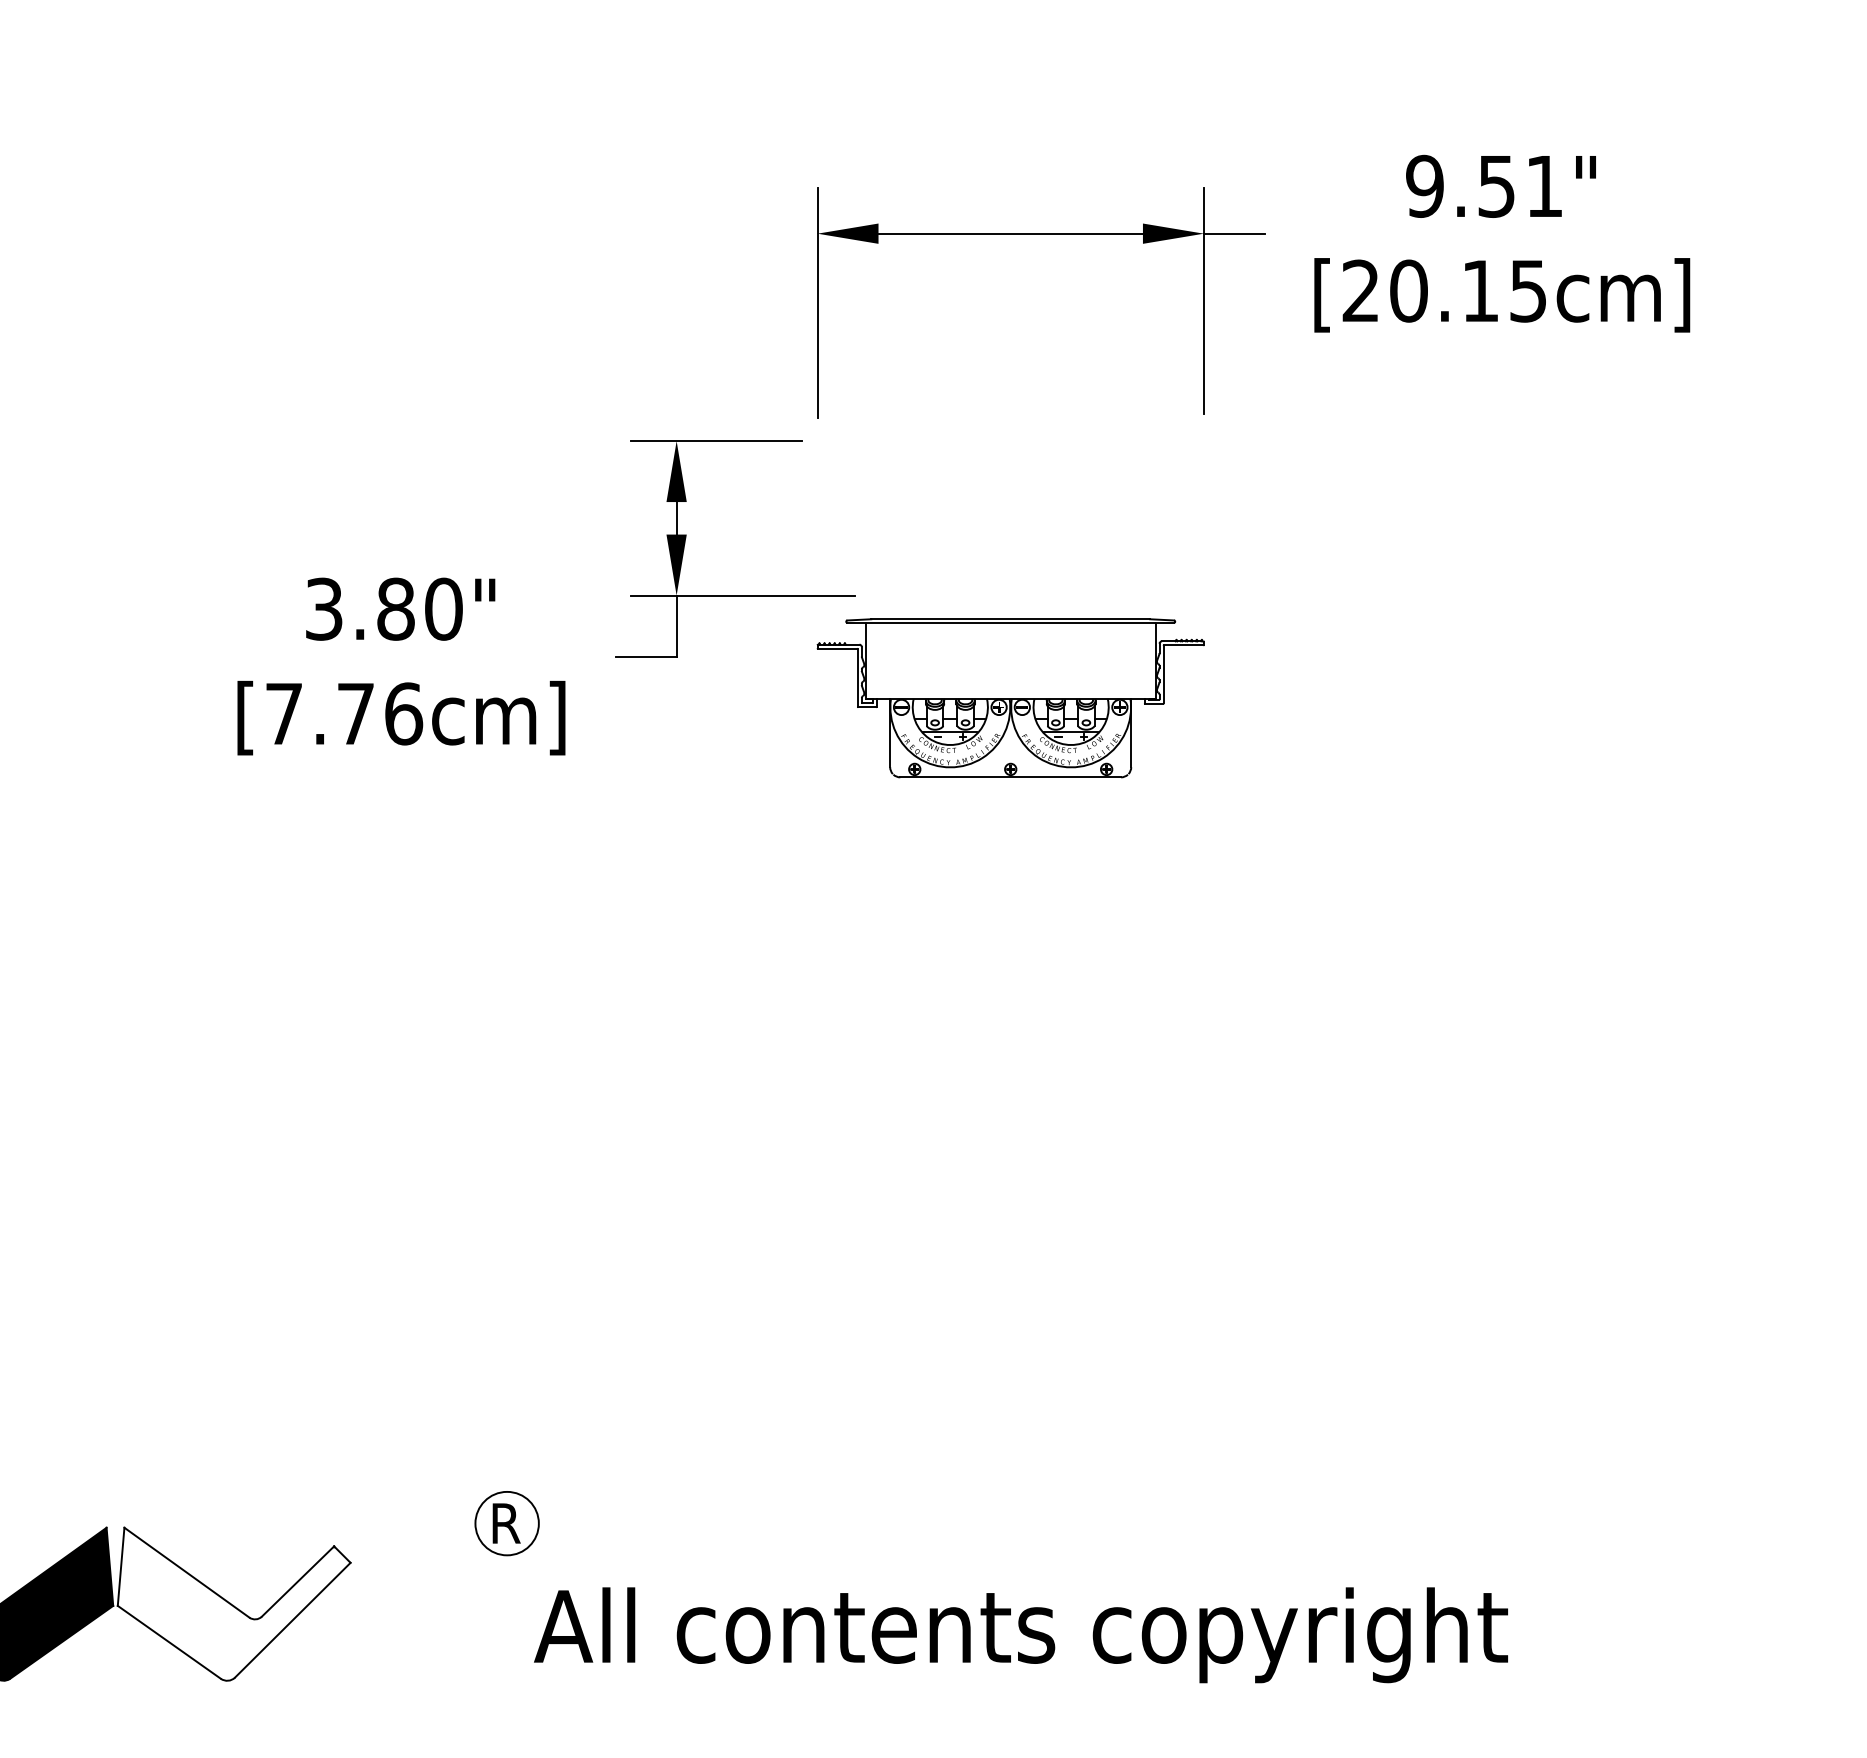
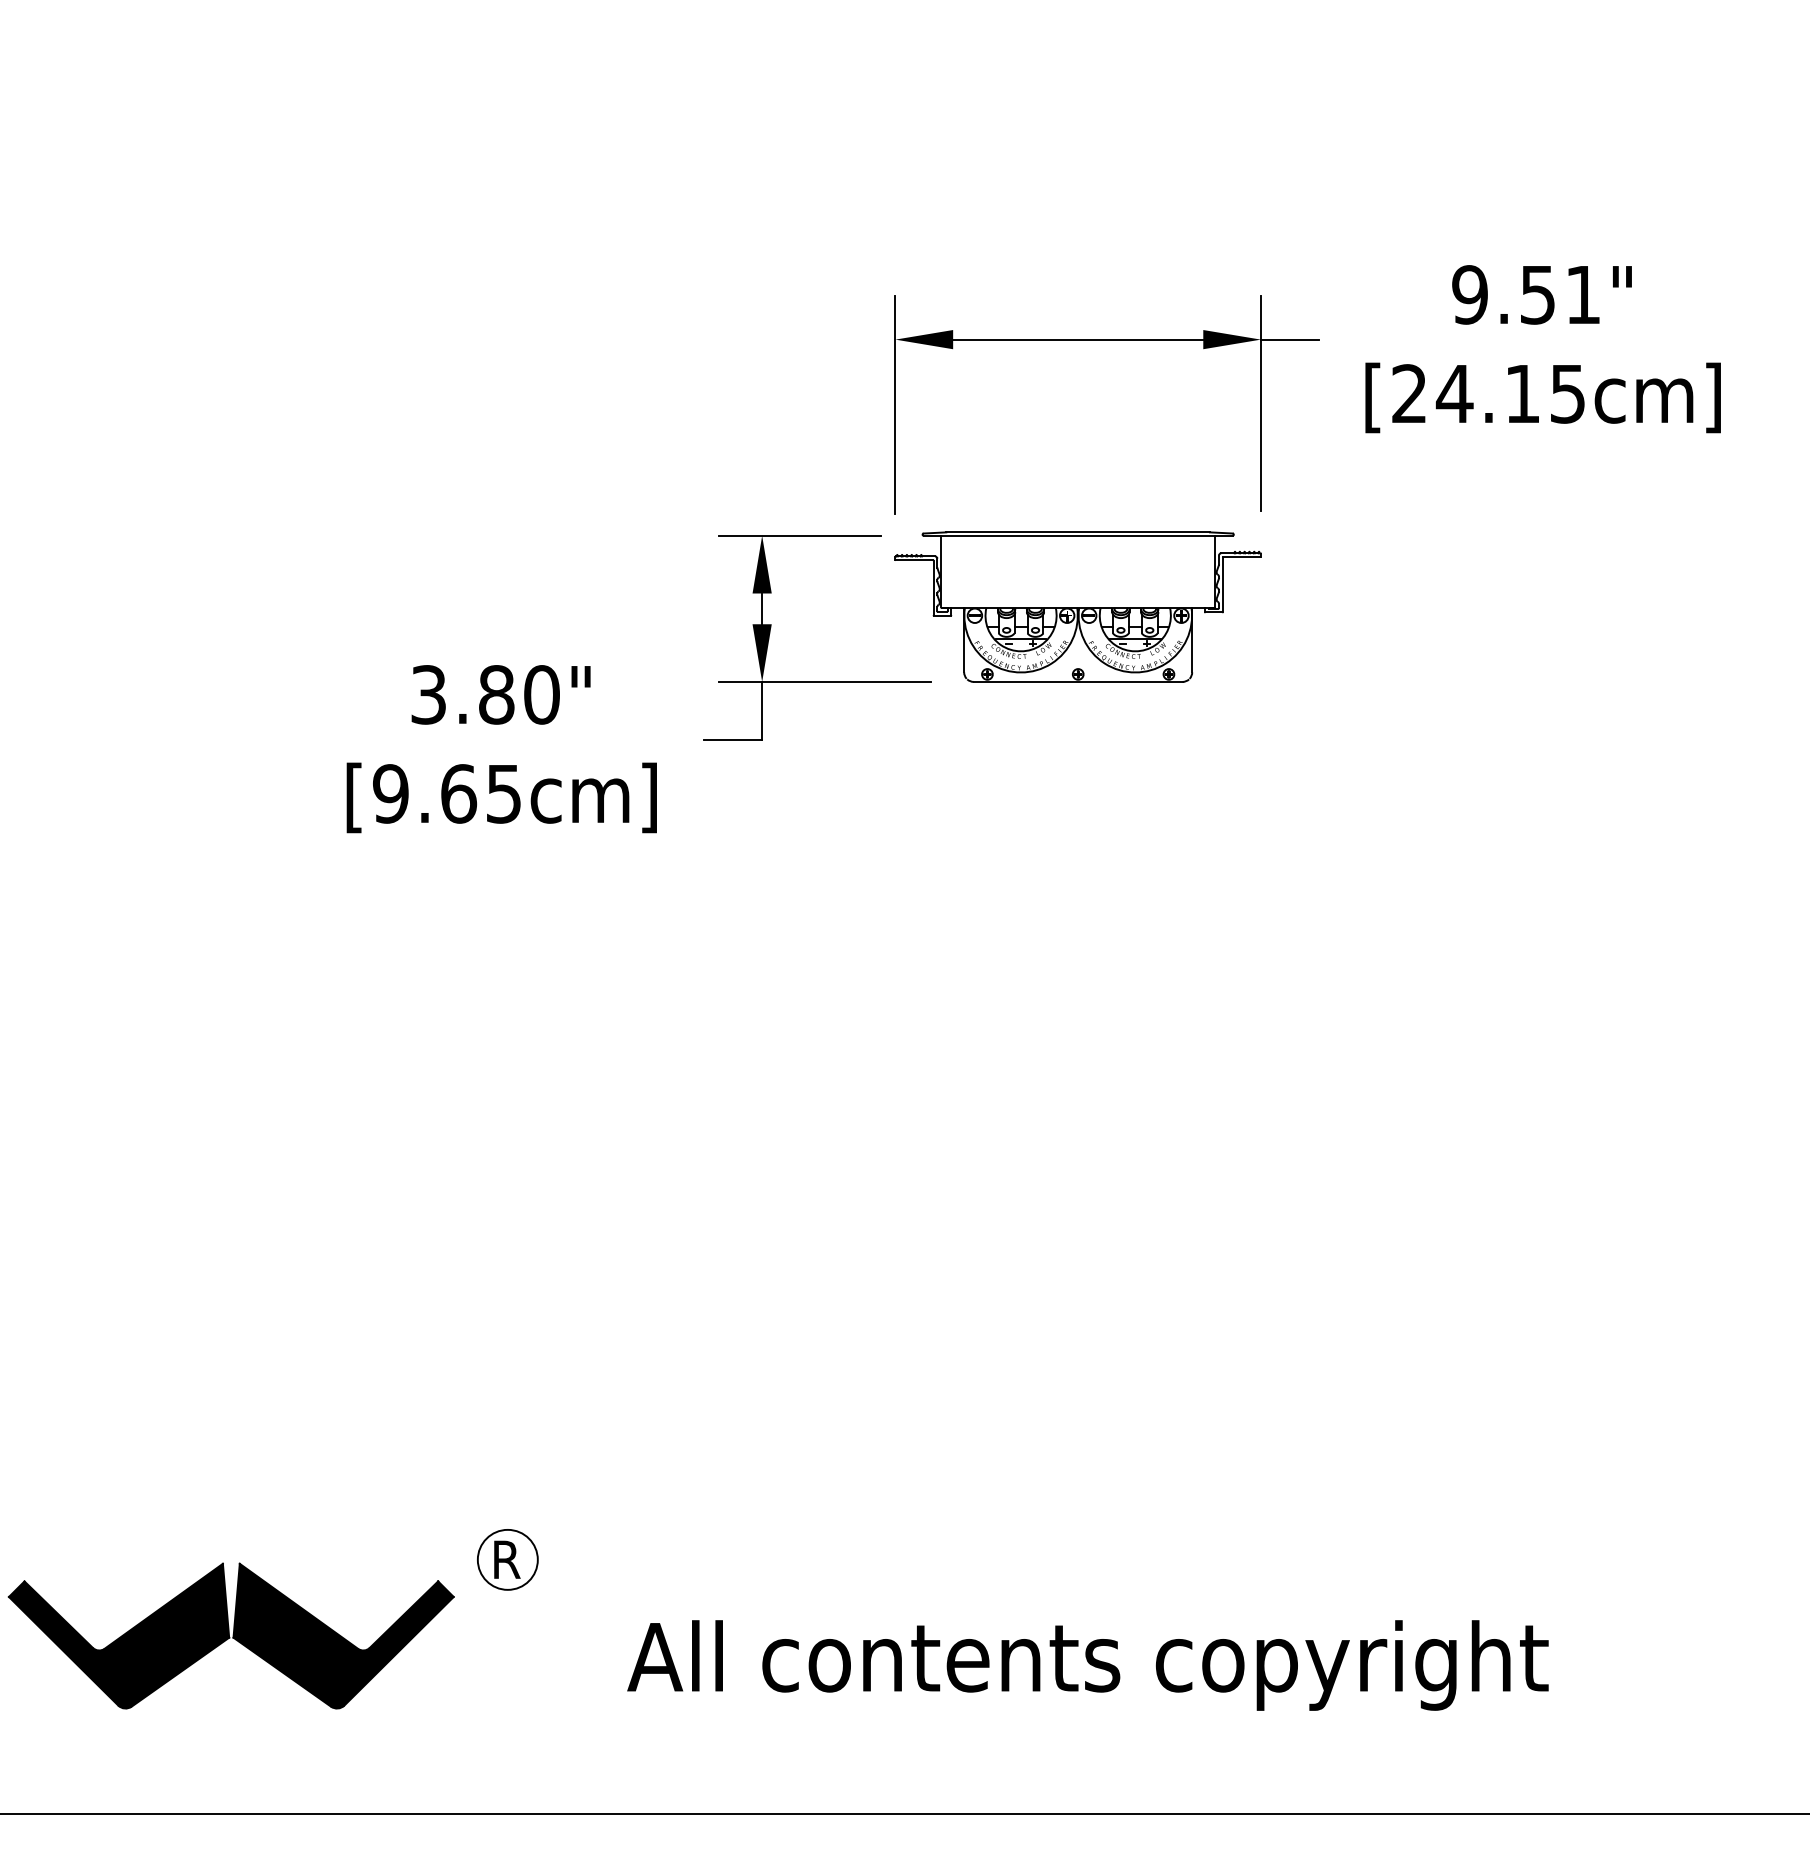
text: (1408, 290) -> (1454, 393), [20.15cm] -> [24.15cm]
part: (1009, 697) -> (1077, 606), moved
text: (344, 713) -> (447, 793), [7.76cm] -> [9.65cm]
part: (506, 1523) -> (507, 1559), moved
fill: (234, 1603) -> (343, 1635), added

